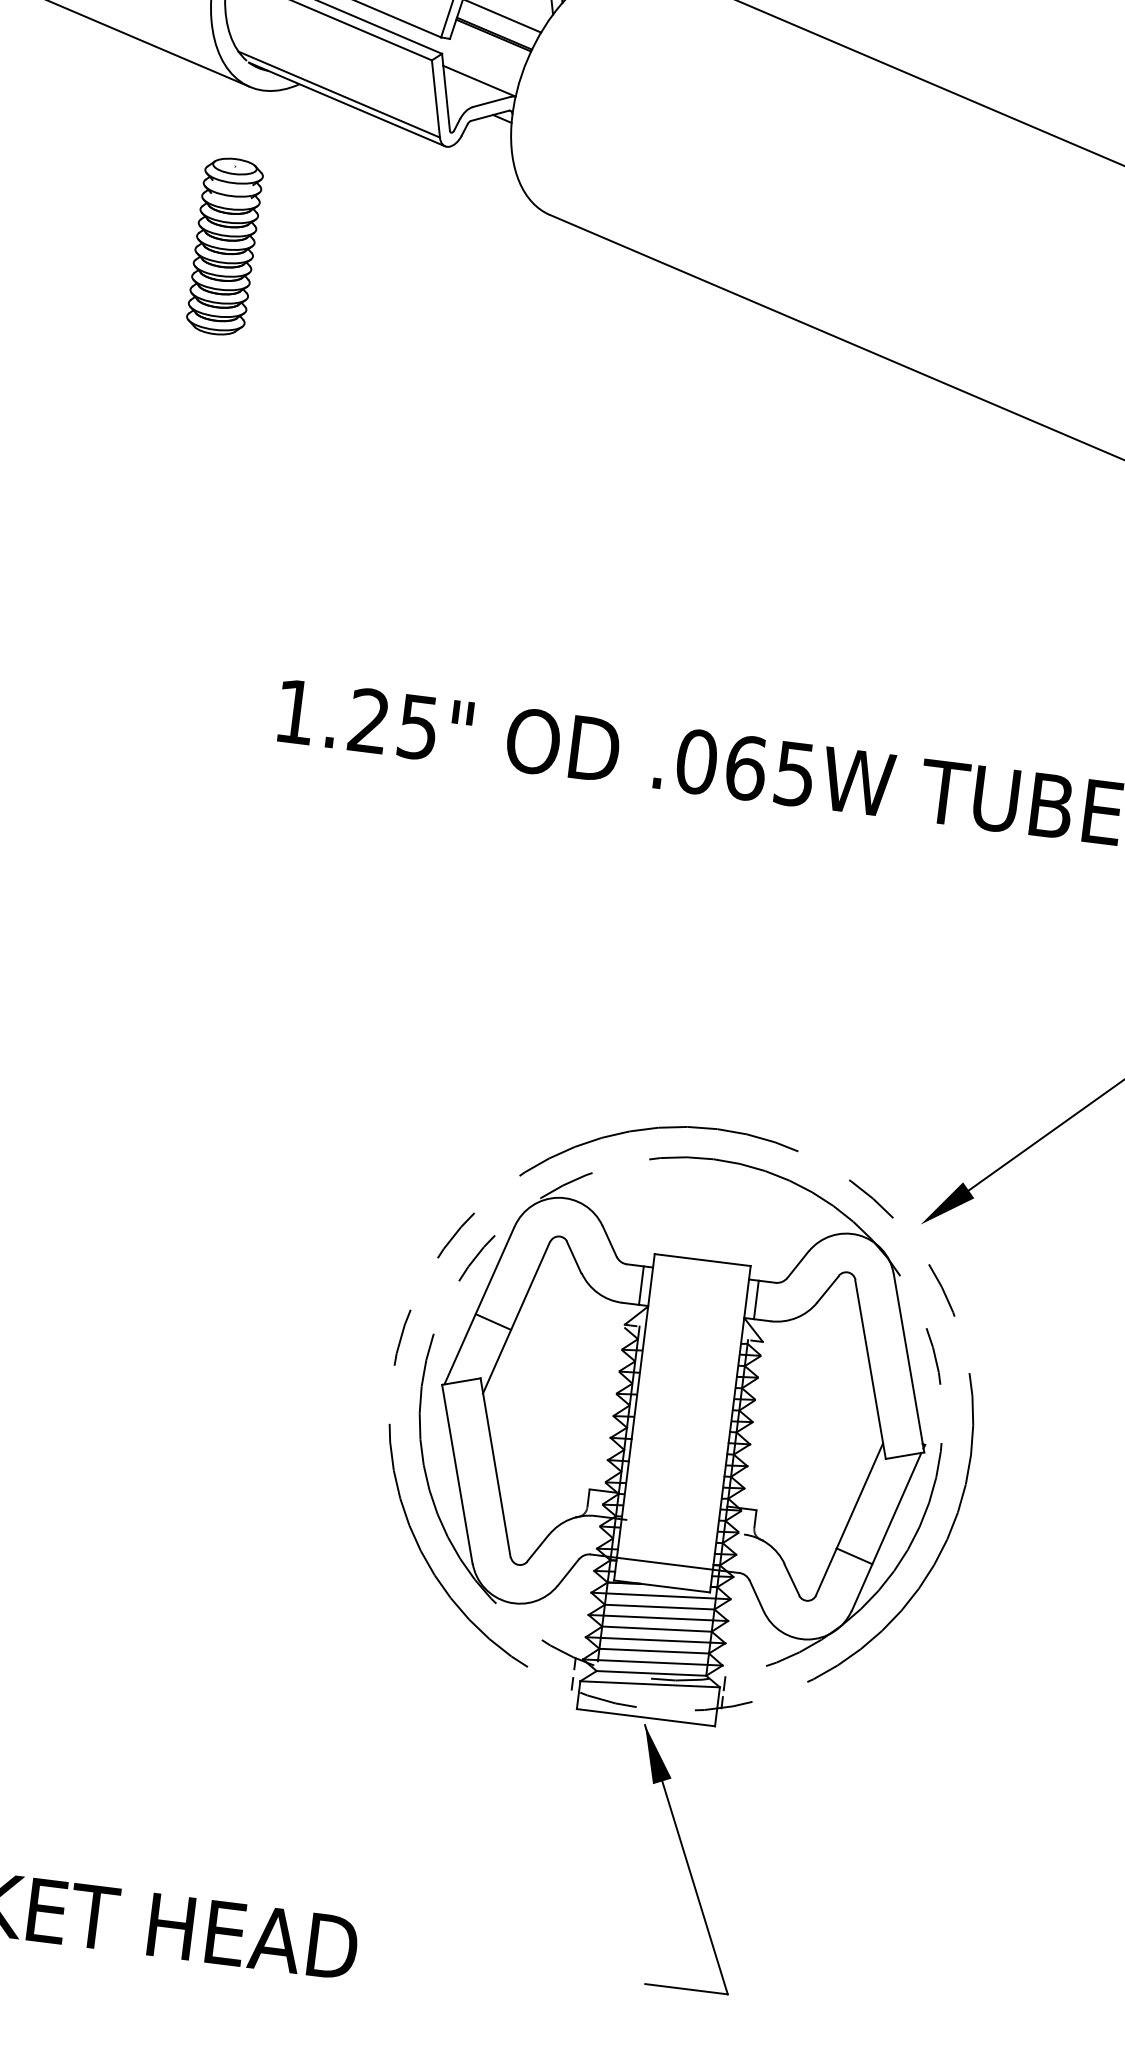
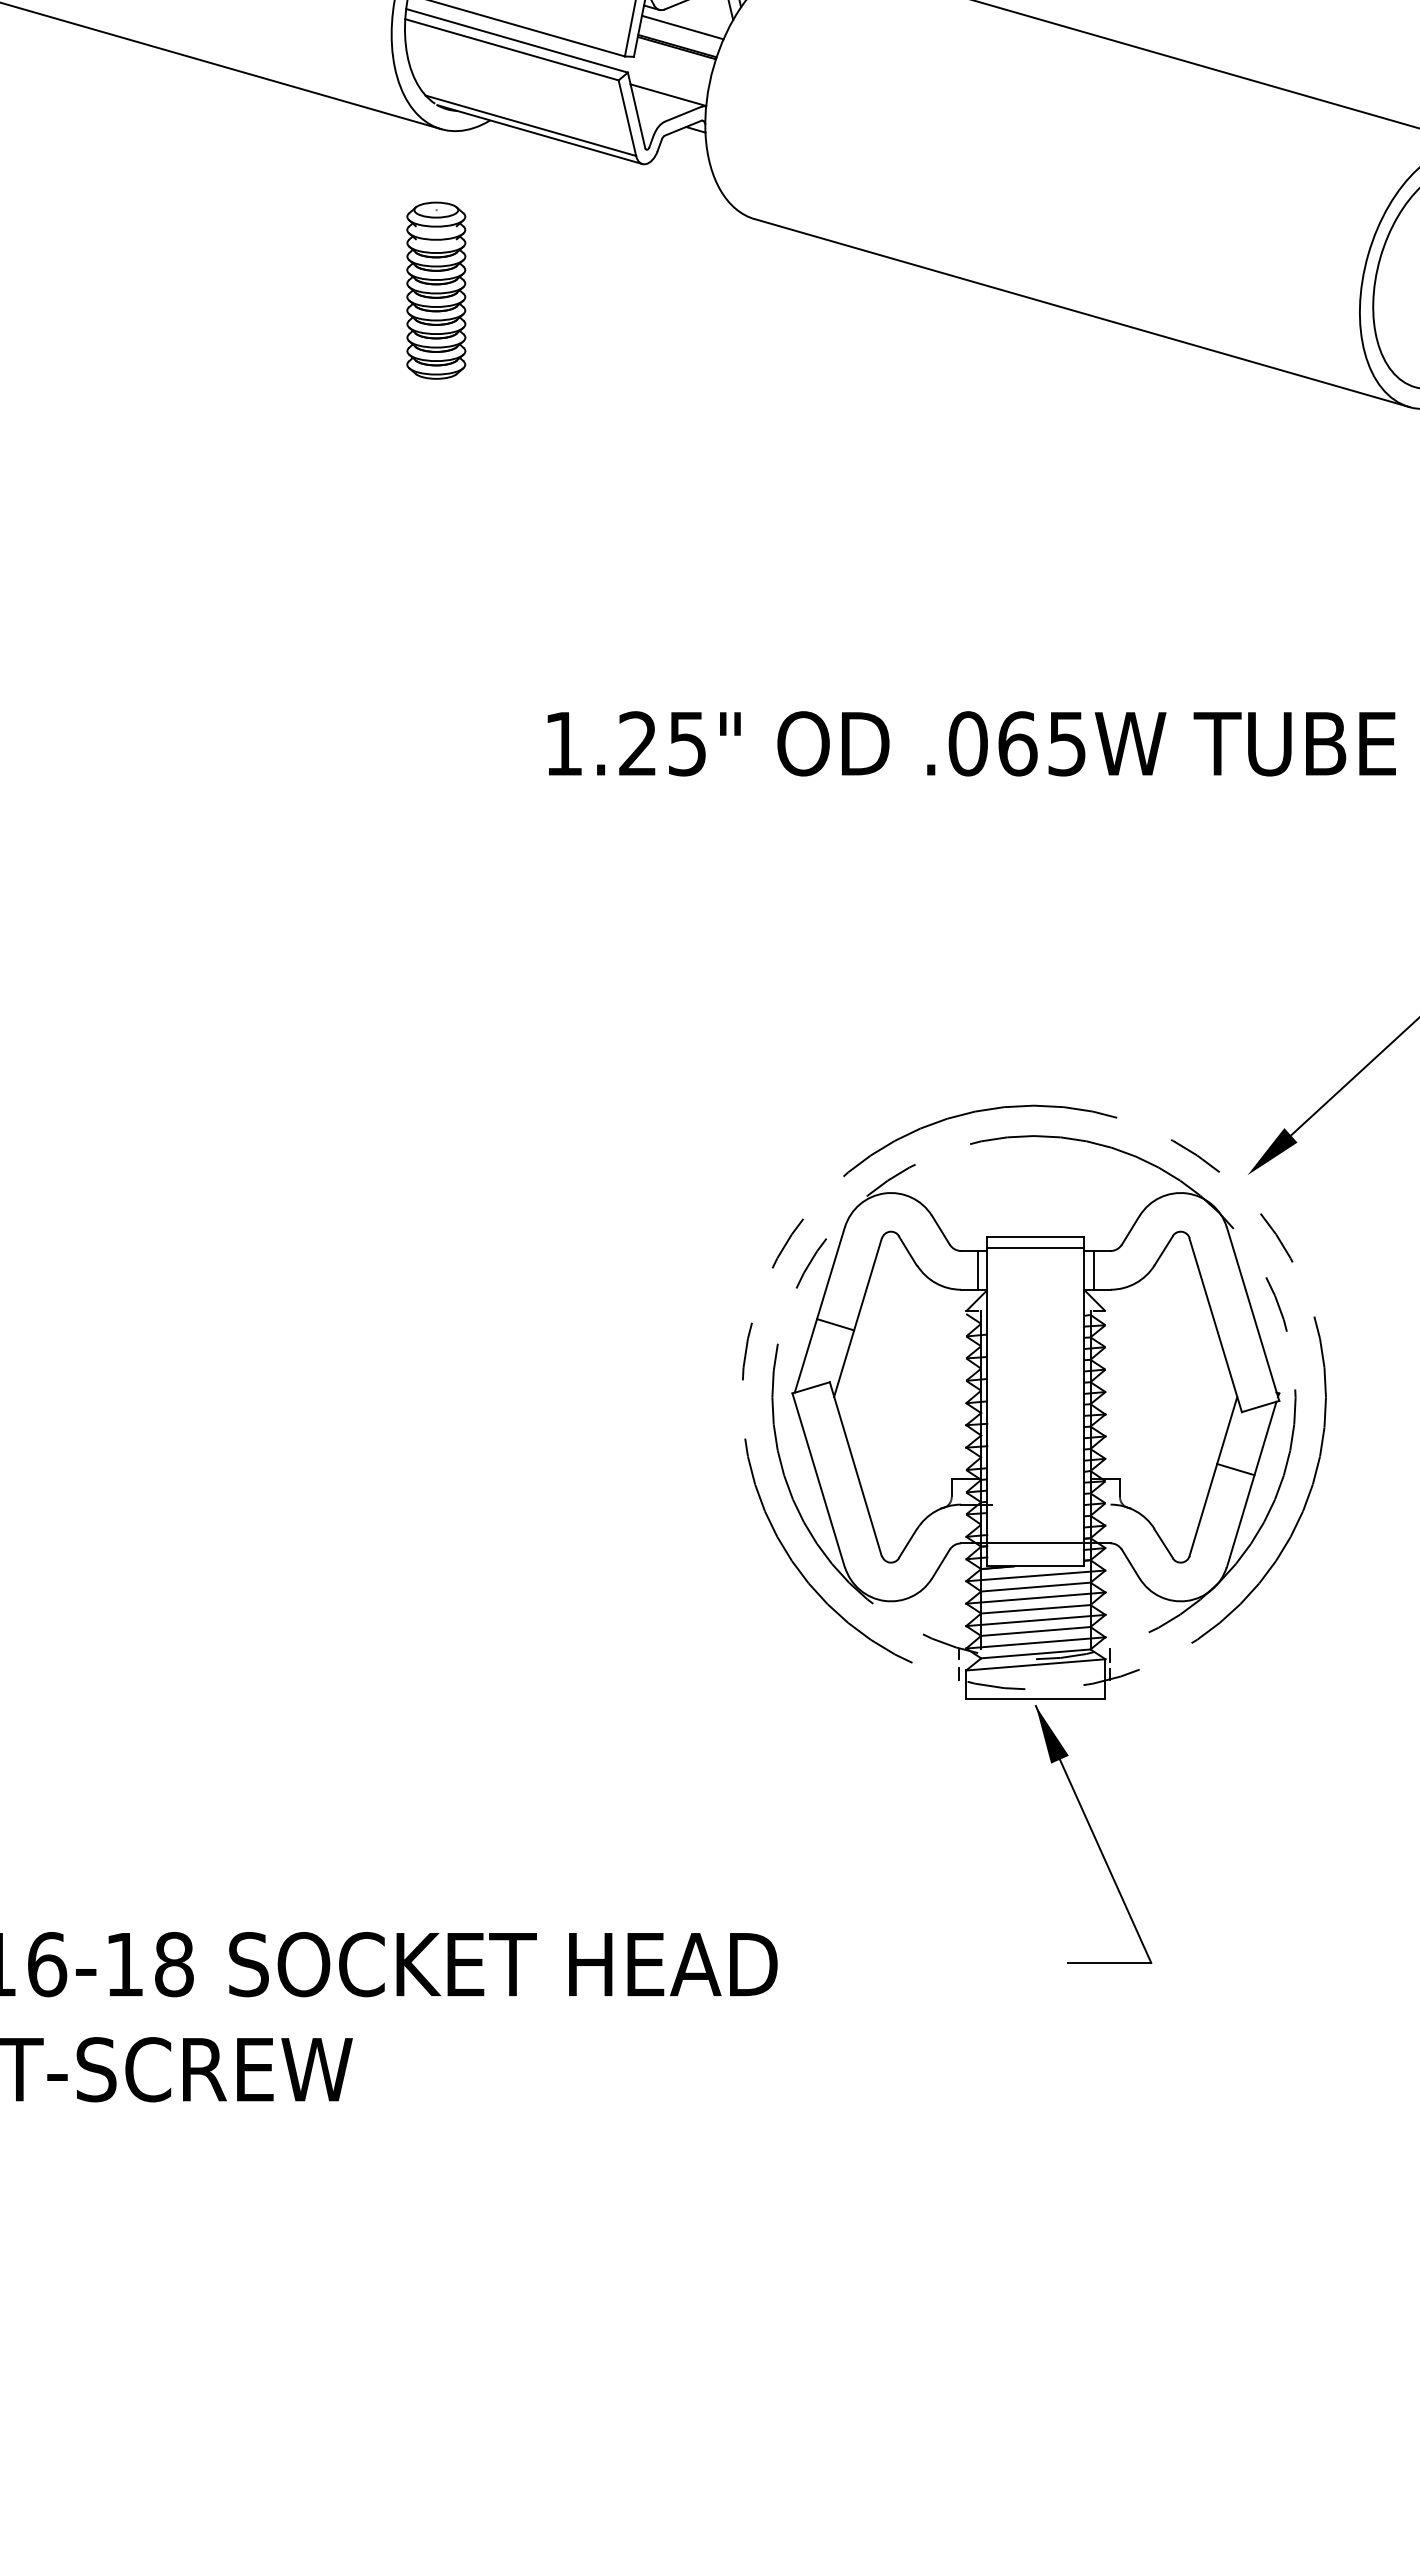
line: (701, 1270) -> (1035, 1247), added
line: (854, 1556) -> (1235, 1469), moved

